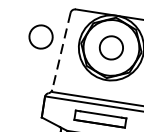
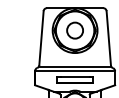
circle: (40, 36) -> (25, 30), removed
line: (61, 51) -> (41, 38), dashed -> solid

